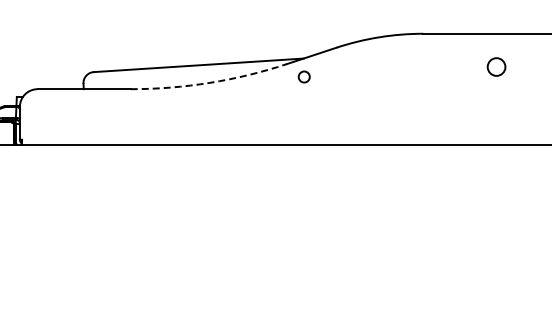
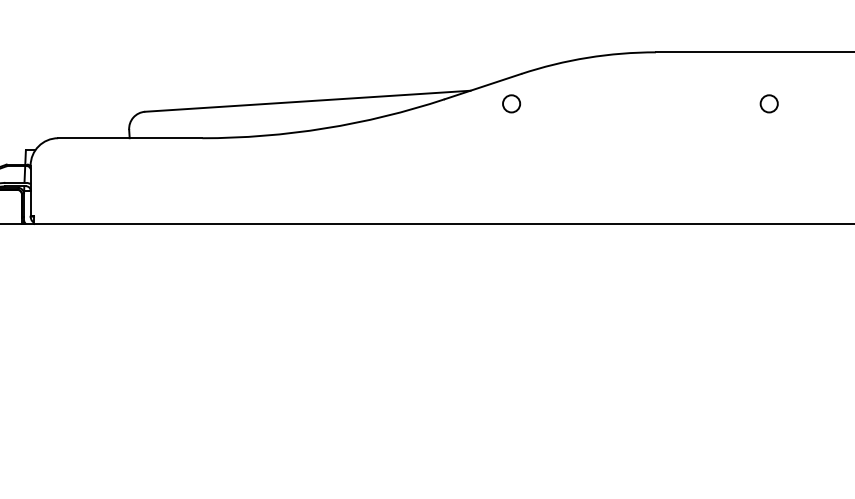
circle: (496, 66) -> (769, 103), size x0.62
circle: (303, 76) -> (510, 103), moved
arc: (209, 82) -> (324, 127), dashed -> solid

